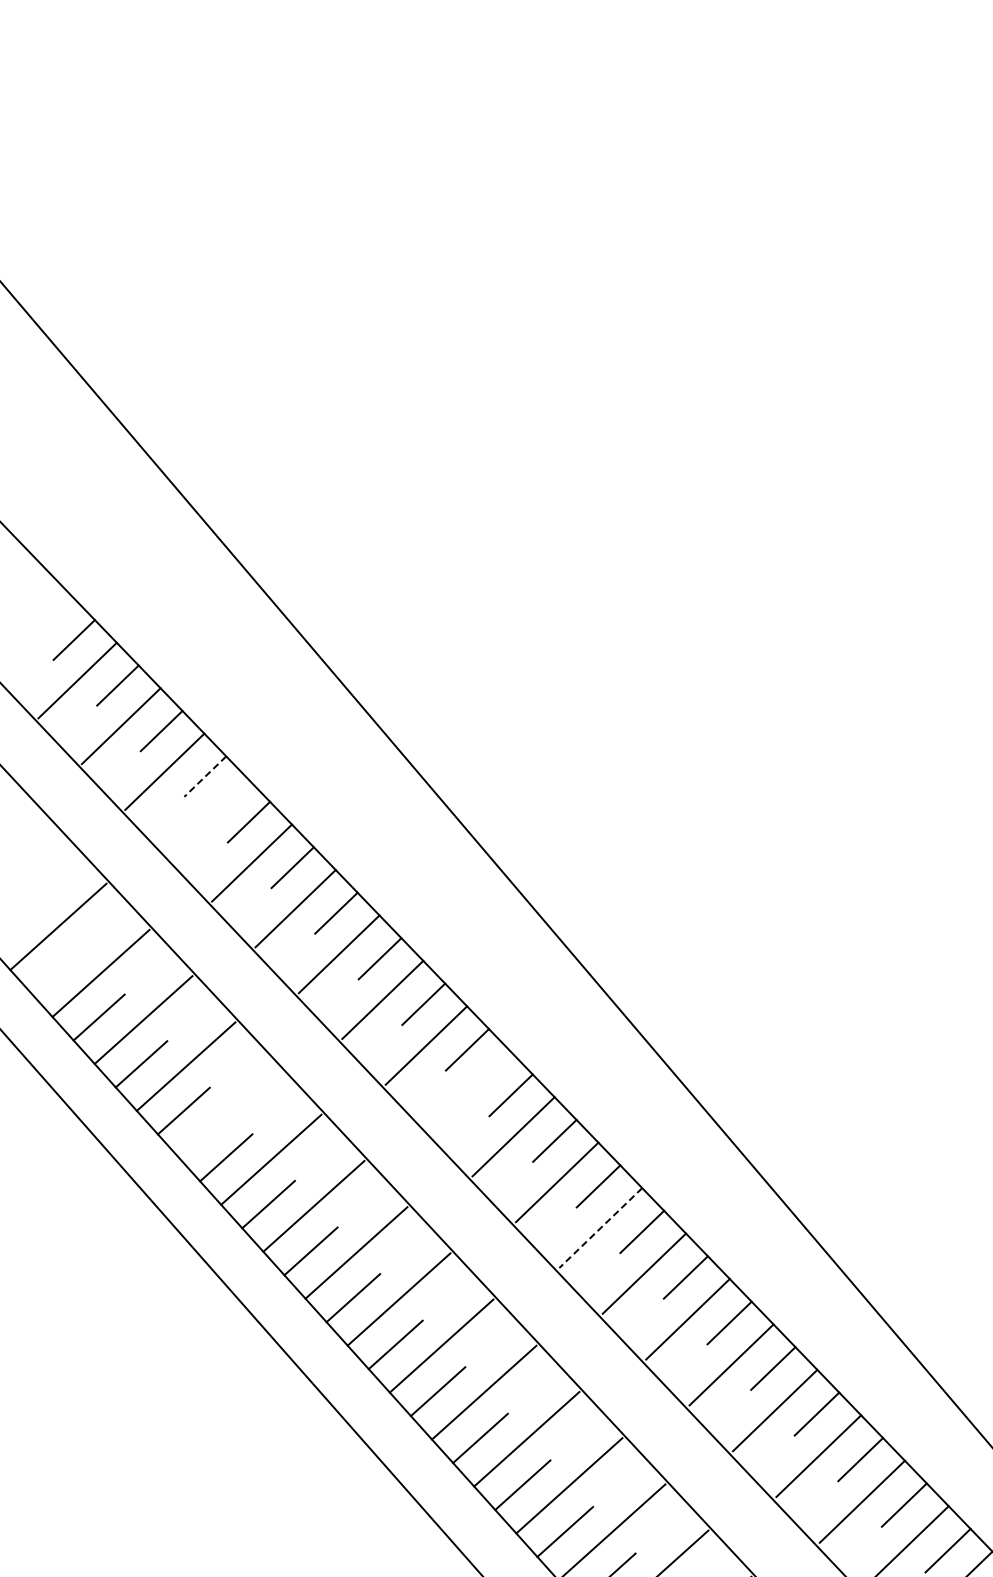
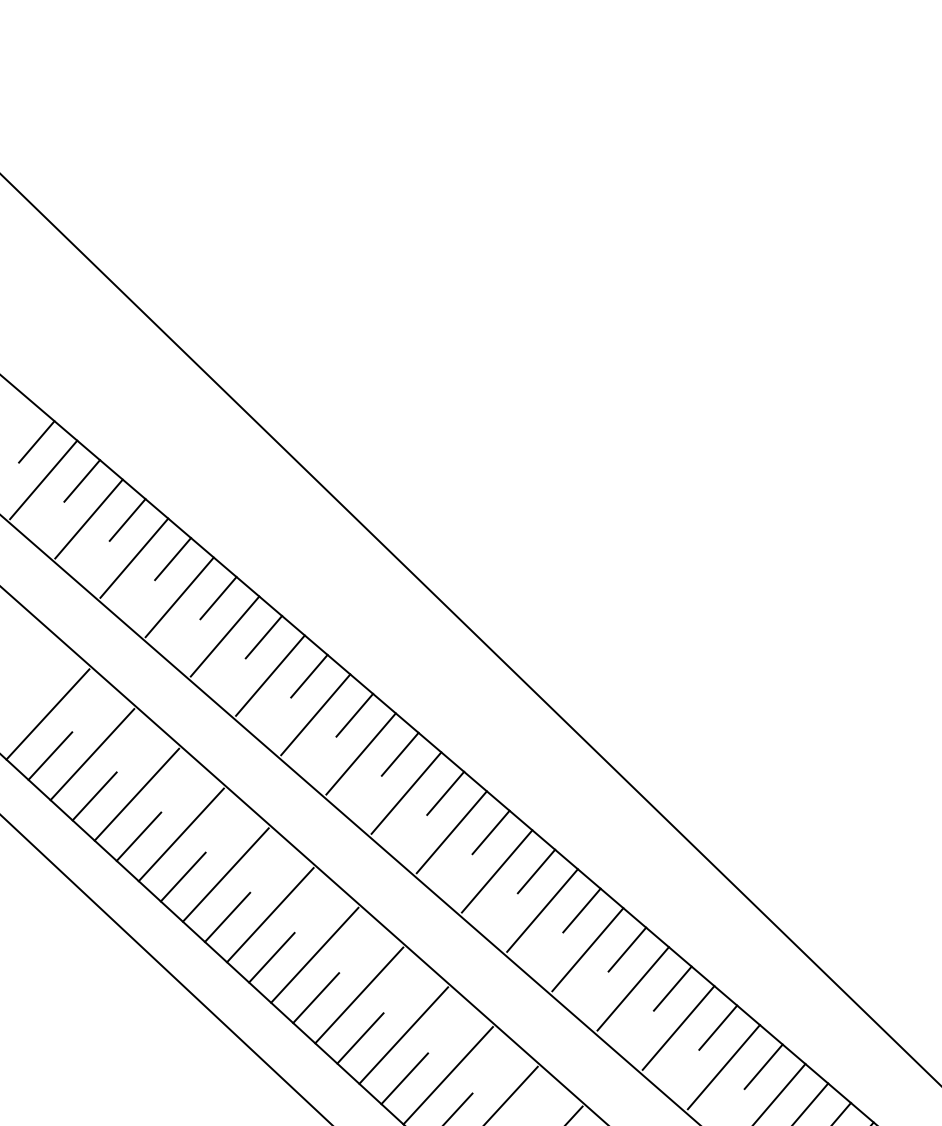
line: (204, 776) -> (172, 559), dashed -> solid
line: (208, 817) -> (179, 597), added
line: (56, 970) -> (50, 755), added
line: (469, 1090) -> (451, 831), added
line: (228, 1112) -> (225, 874), added
line: (600, 1228) -> (587, 950), dashed -> solid

